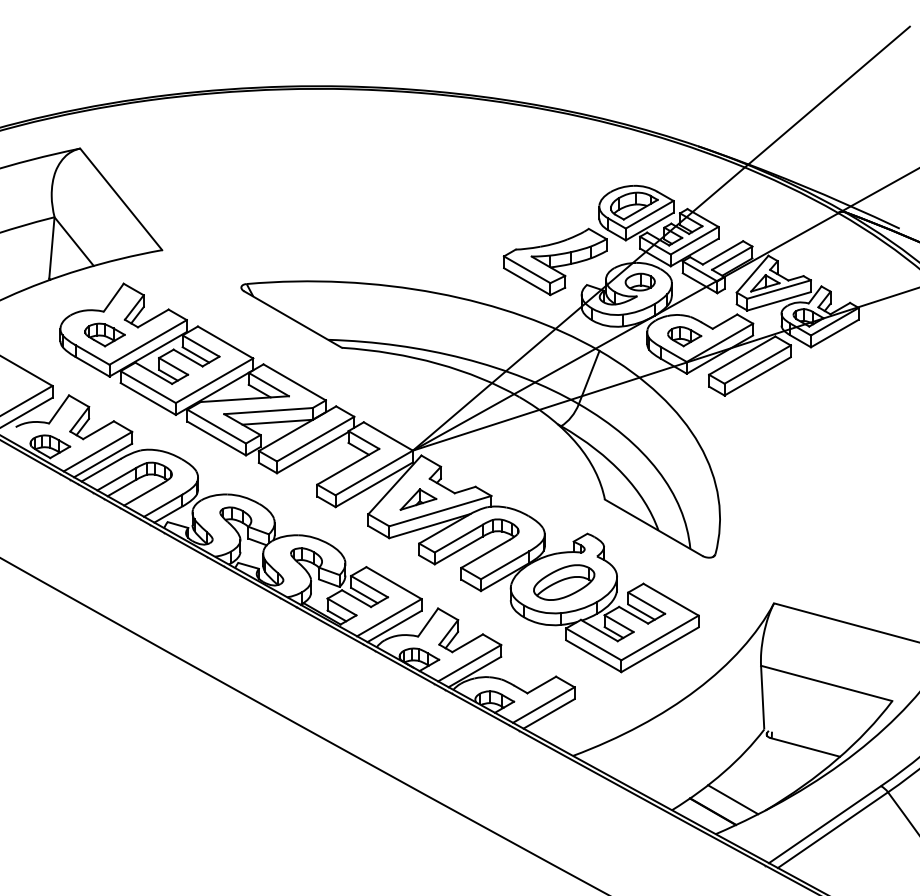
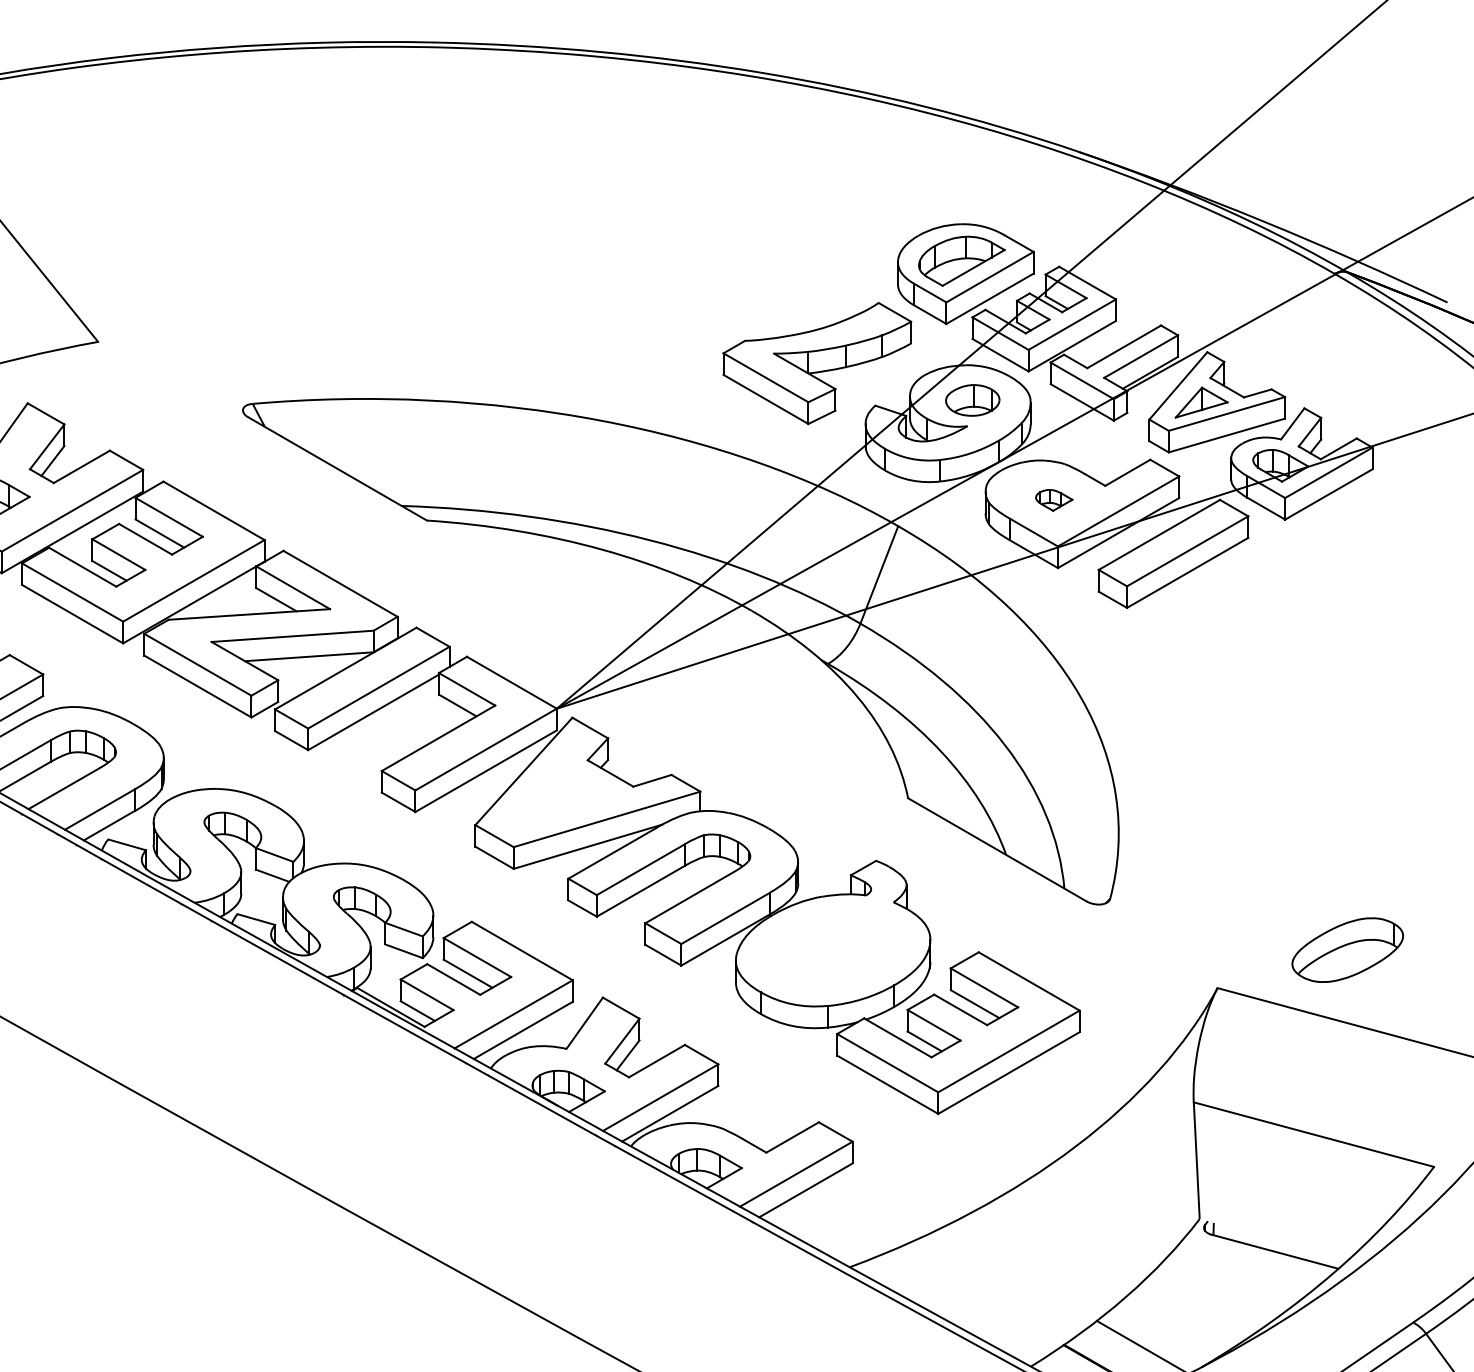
part: (684, 336) -> (1053, 499), size x0.6
part: (418, 499) -> (567, 798), removed
part: (564, 582) -> (1348, 949), moved

